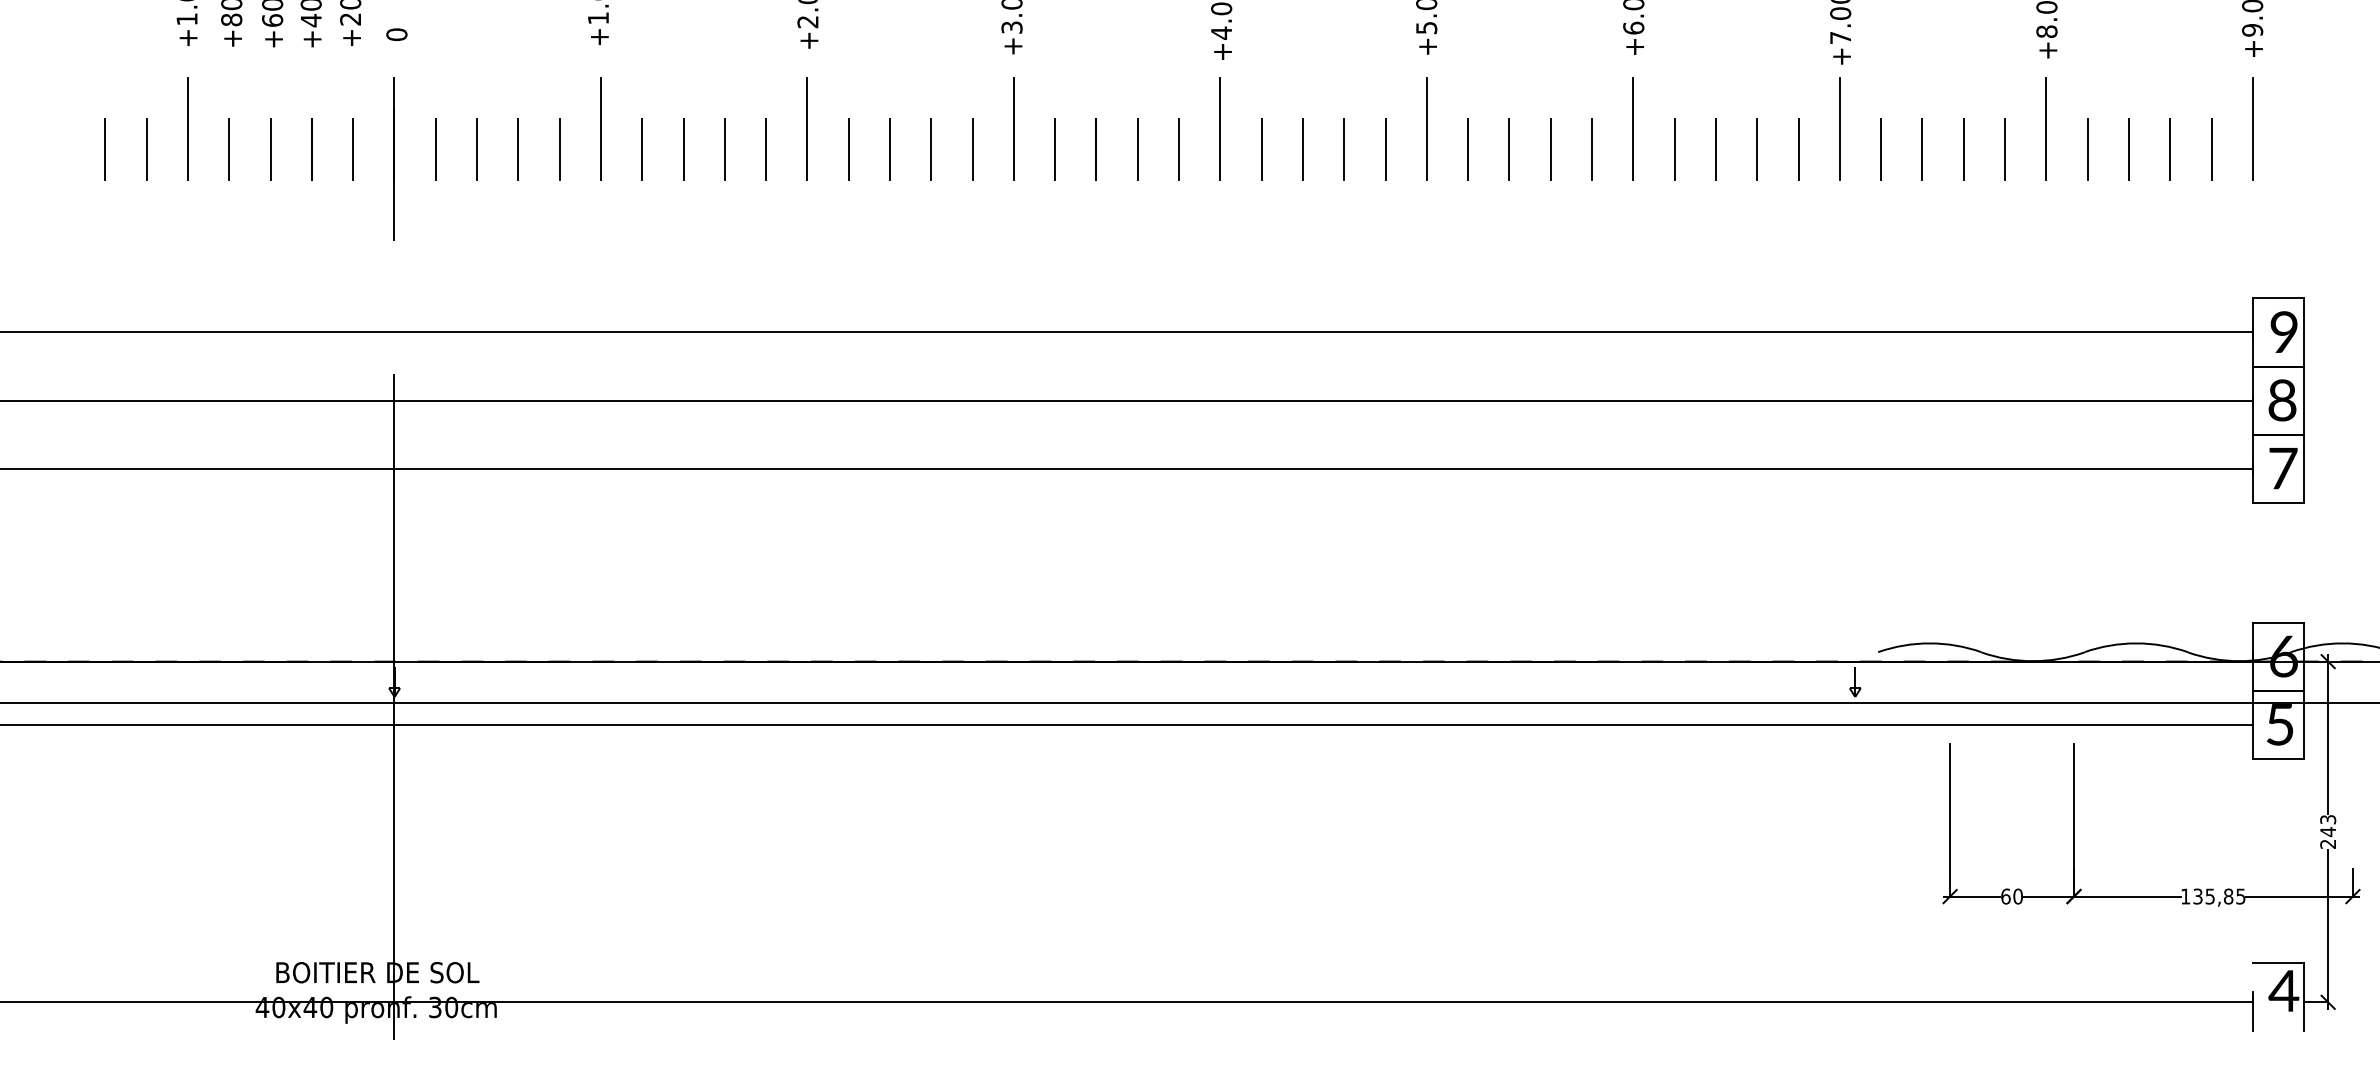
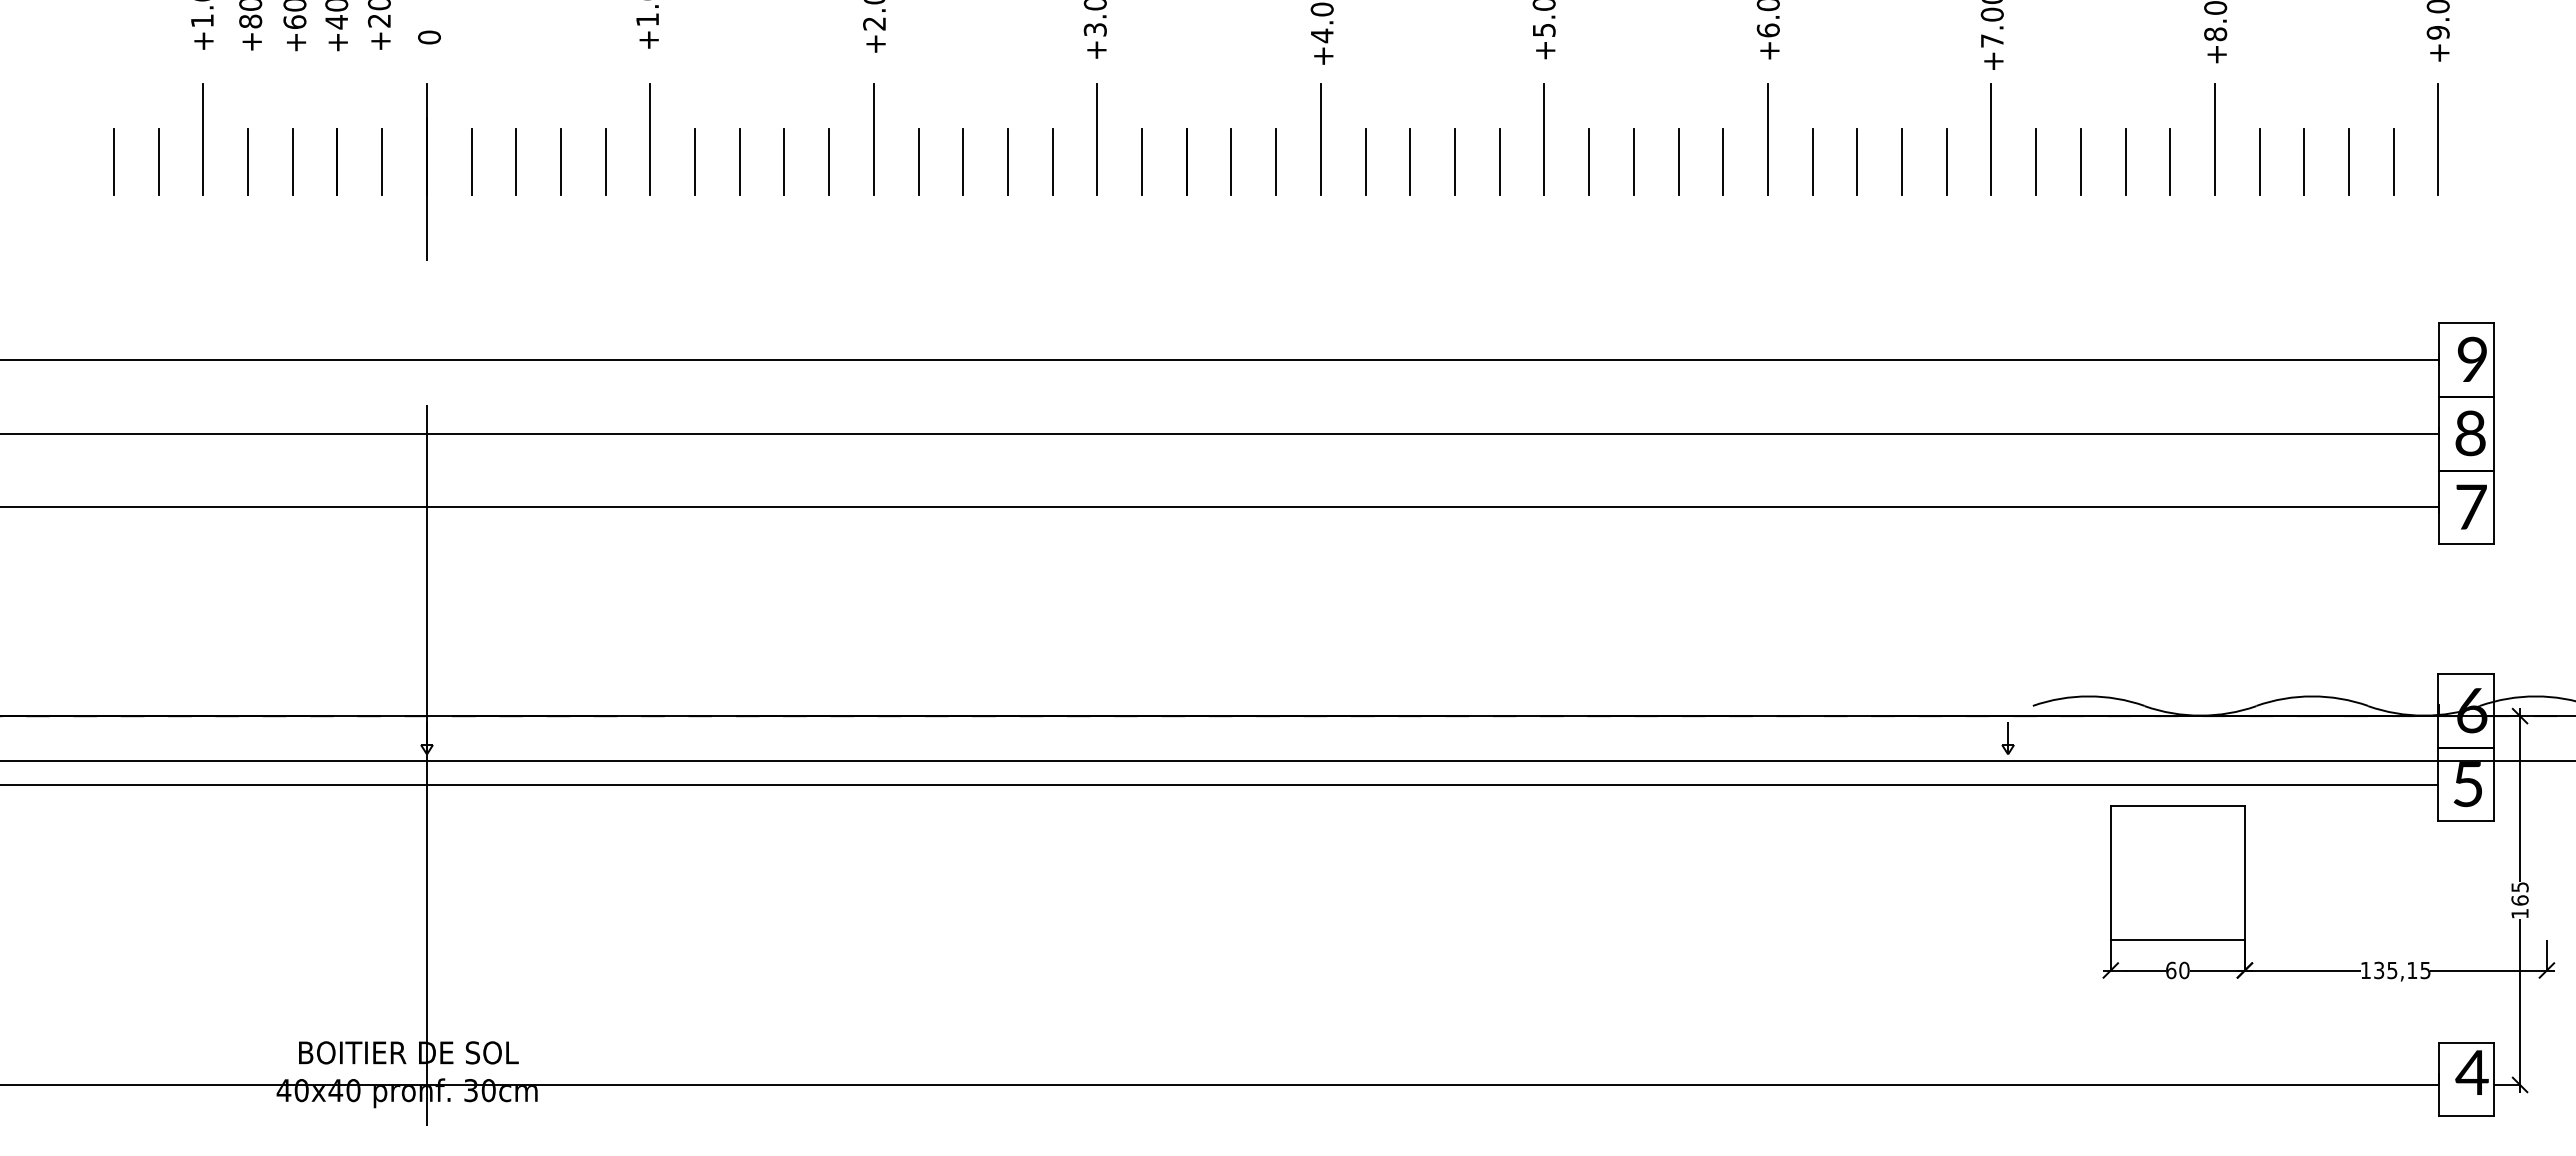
line: (2011, 744) -> (2177, 805), added
text: (2327, 831) -> (2519, 900), 243 -> 165
line: (2011, 867) -> (2177, 939), added
text: (2228, 896) -> (2412, 970), 135,85 -> 135,15
line: (2252, 979) -> (2438, 1060), added
line: (2278, 1031) -> (2466, 1116), added

